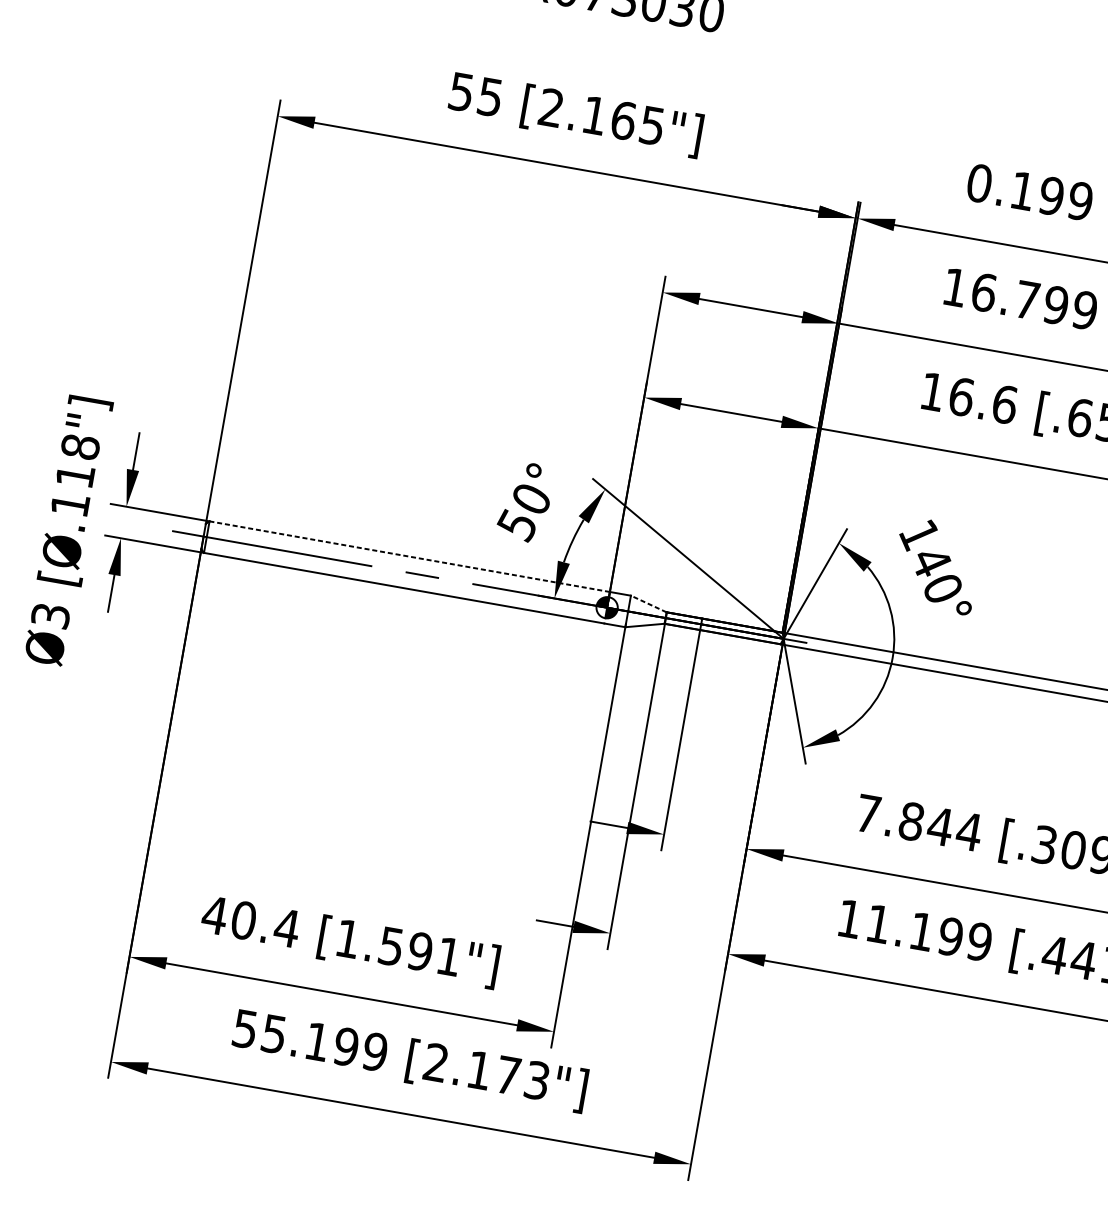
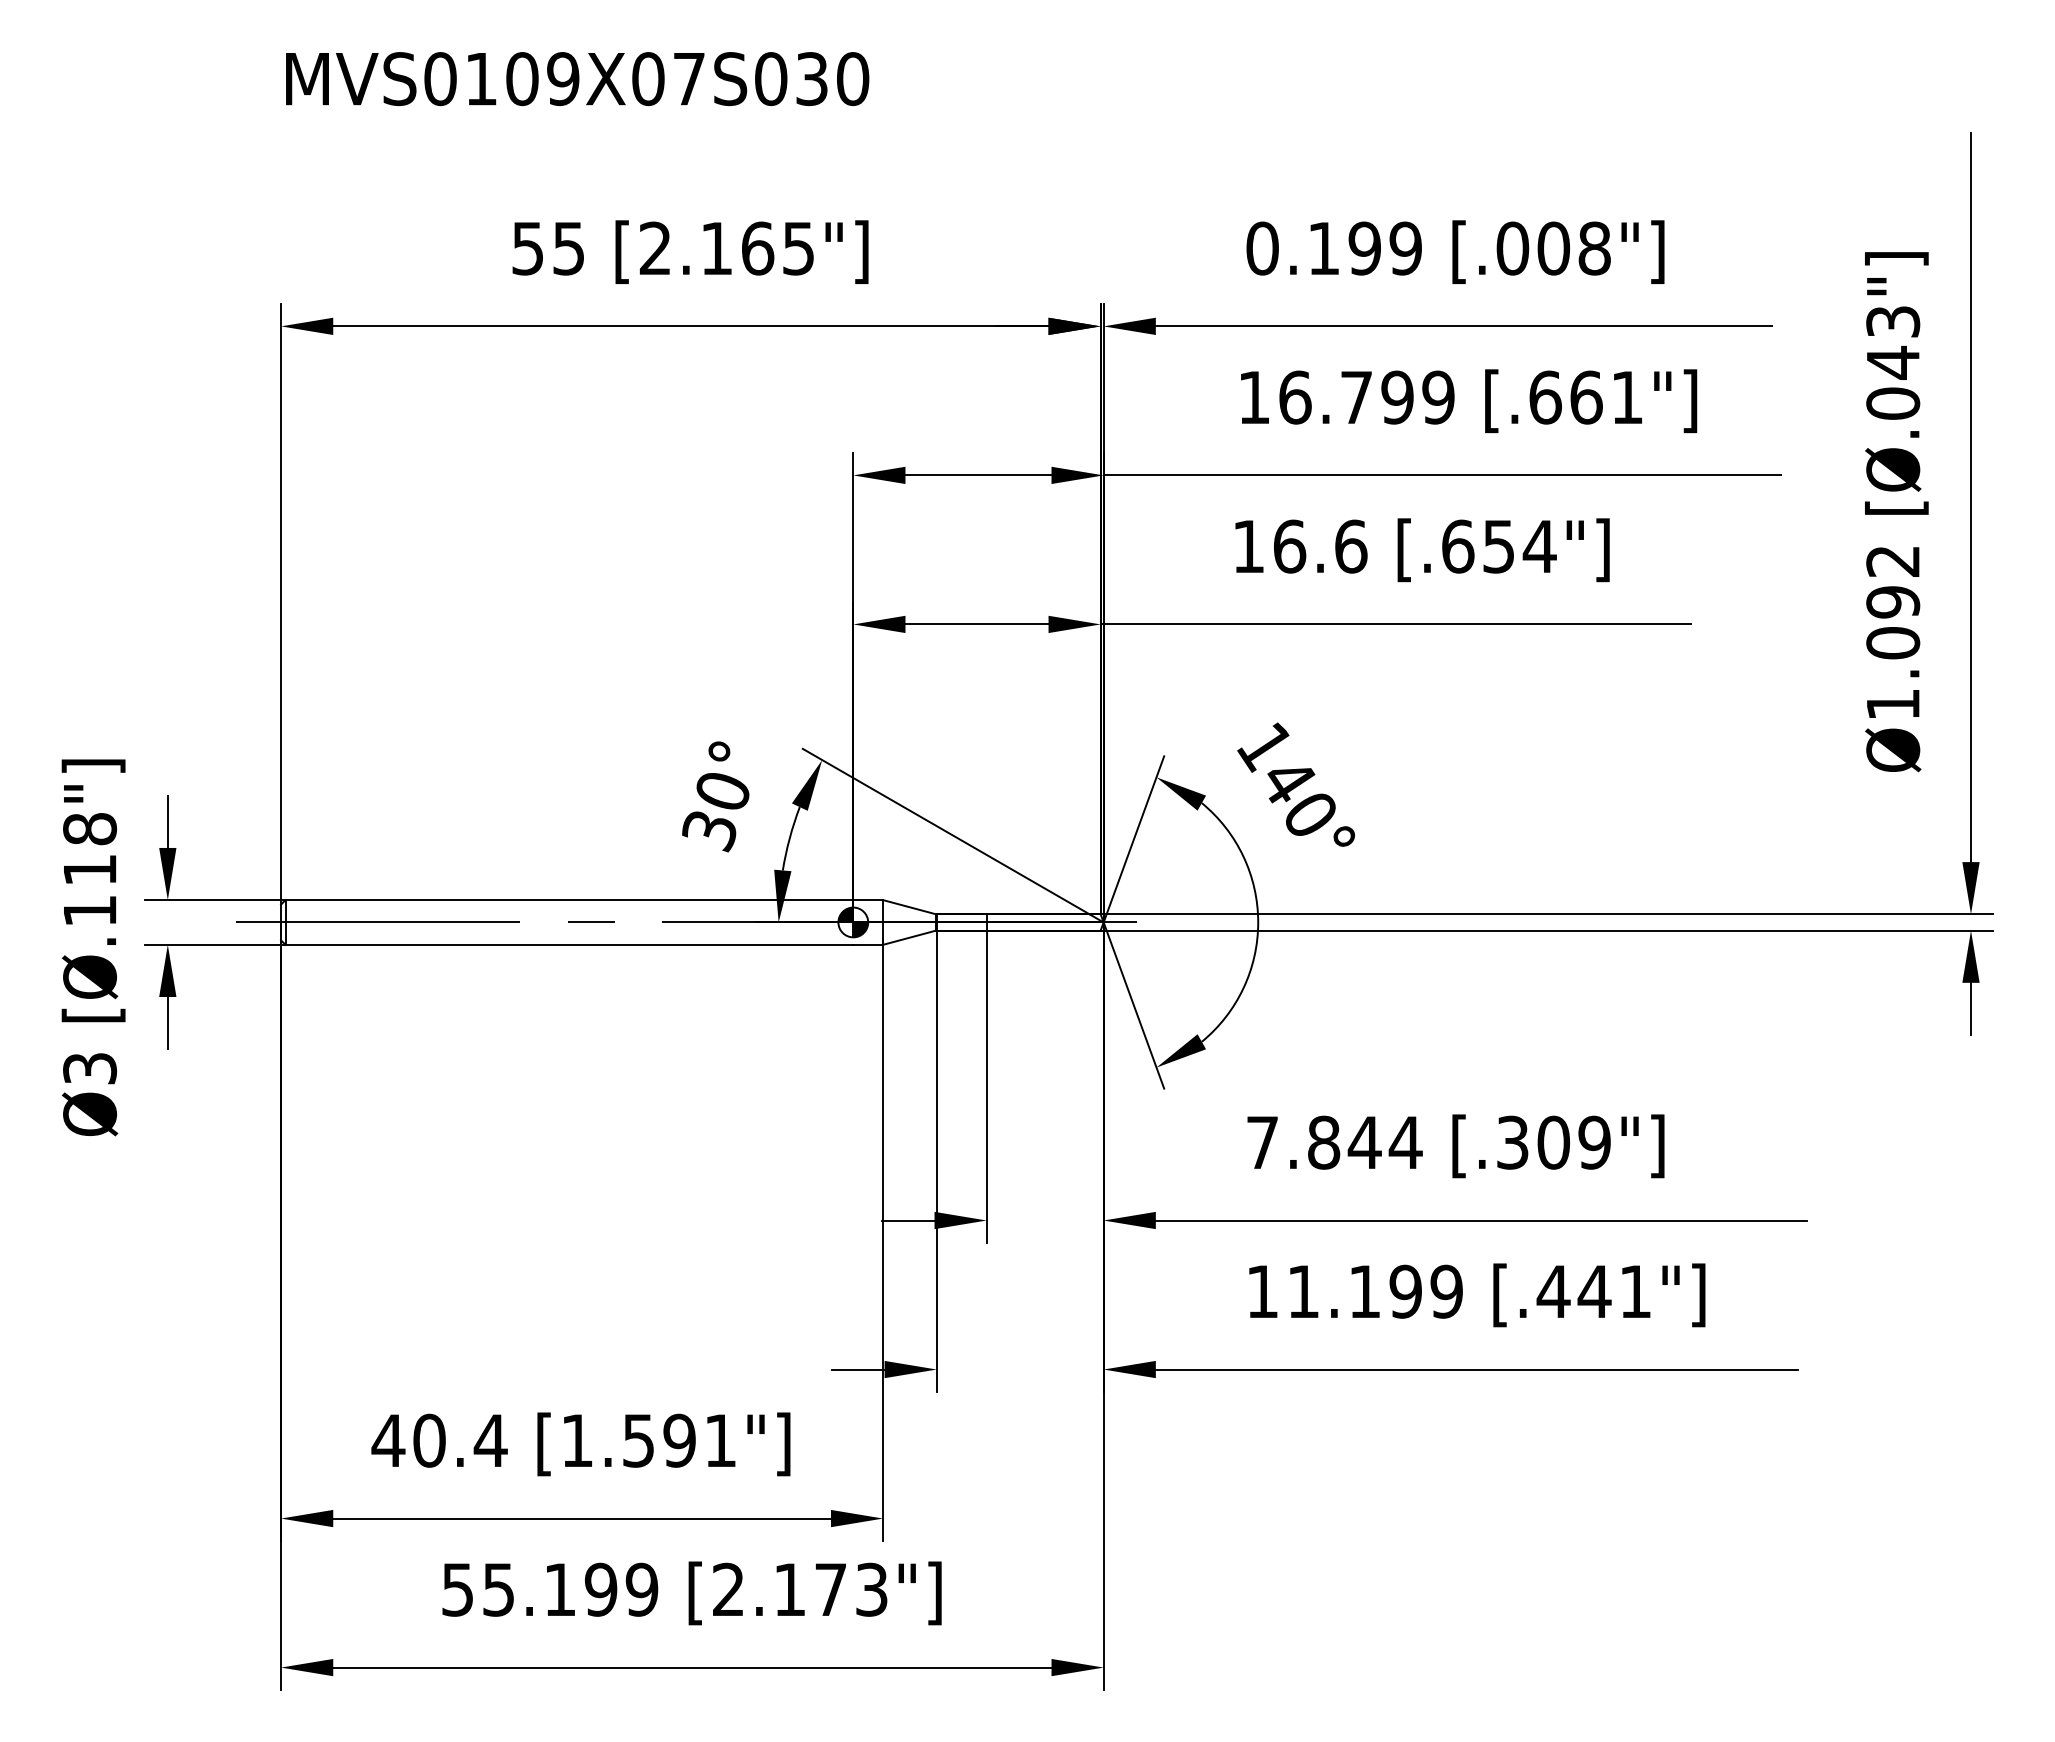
text: (516, 525) -> (708, 831), 50° -> 30°
line: (409, 556) -> (569, 900), dashed -> solid
line: (648, 604) -> (909, 907), dashed -> solid

